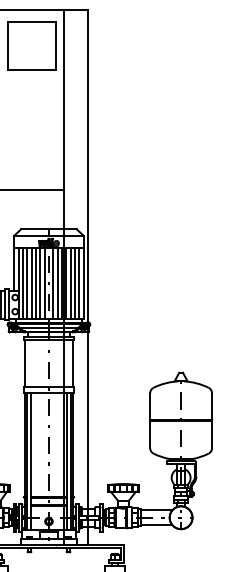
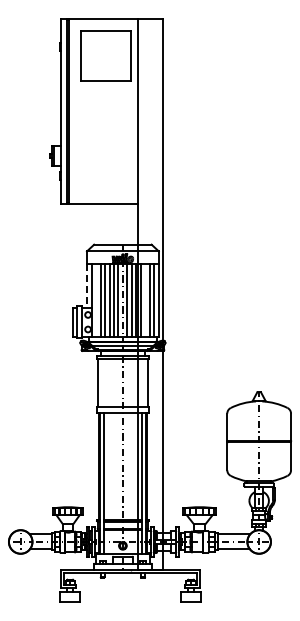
line: (14, 268) -> (87, 285), solid -> dashed
line: (23, 283) -> (96, 300), removed
line: (70, 283) -> (145, 300), removed

